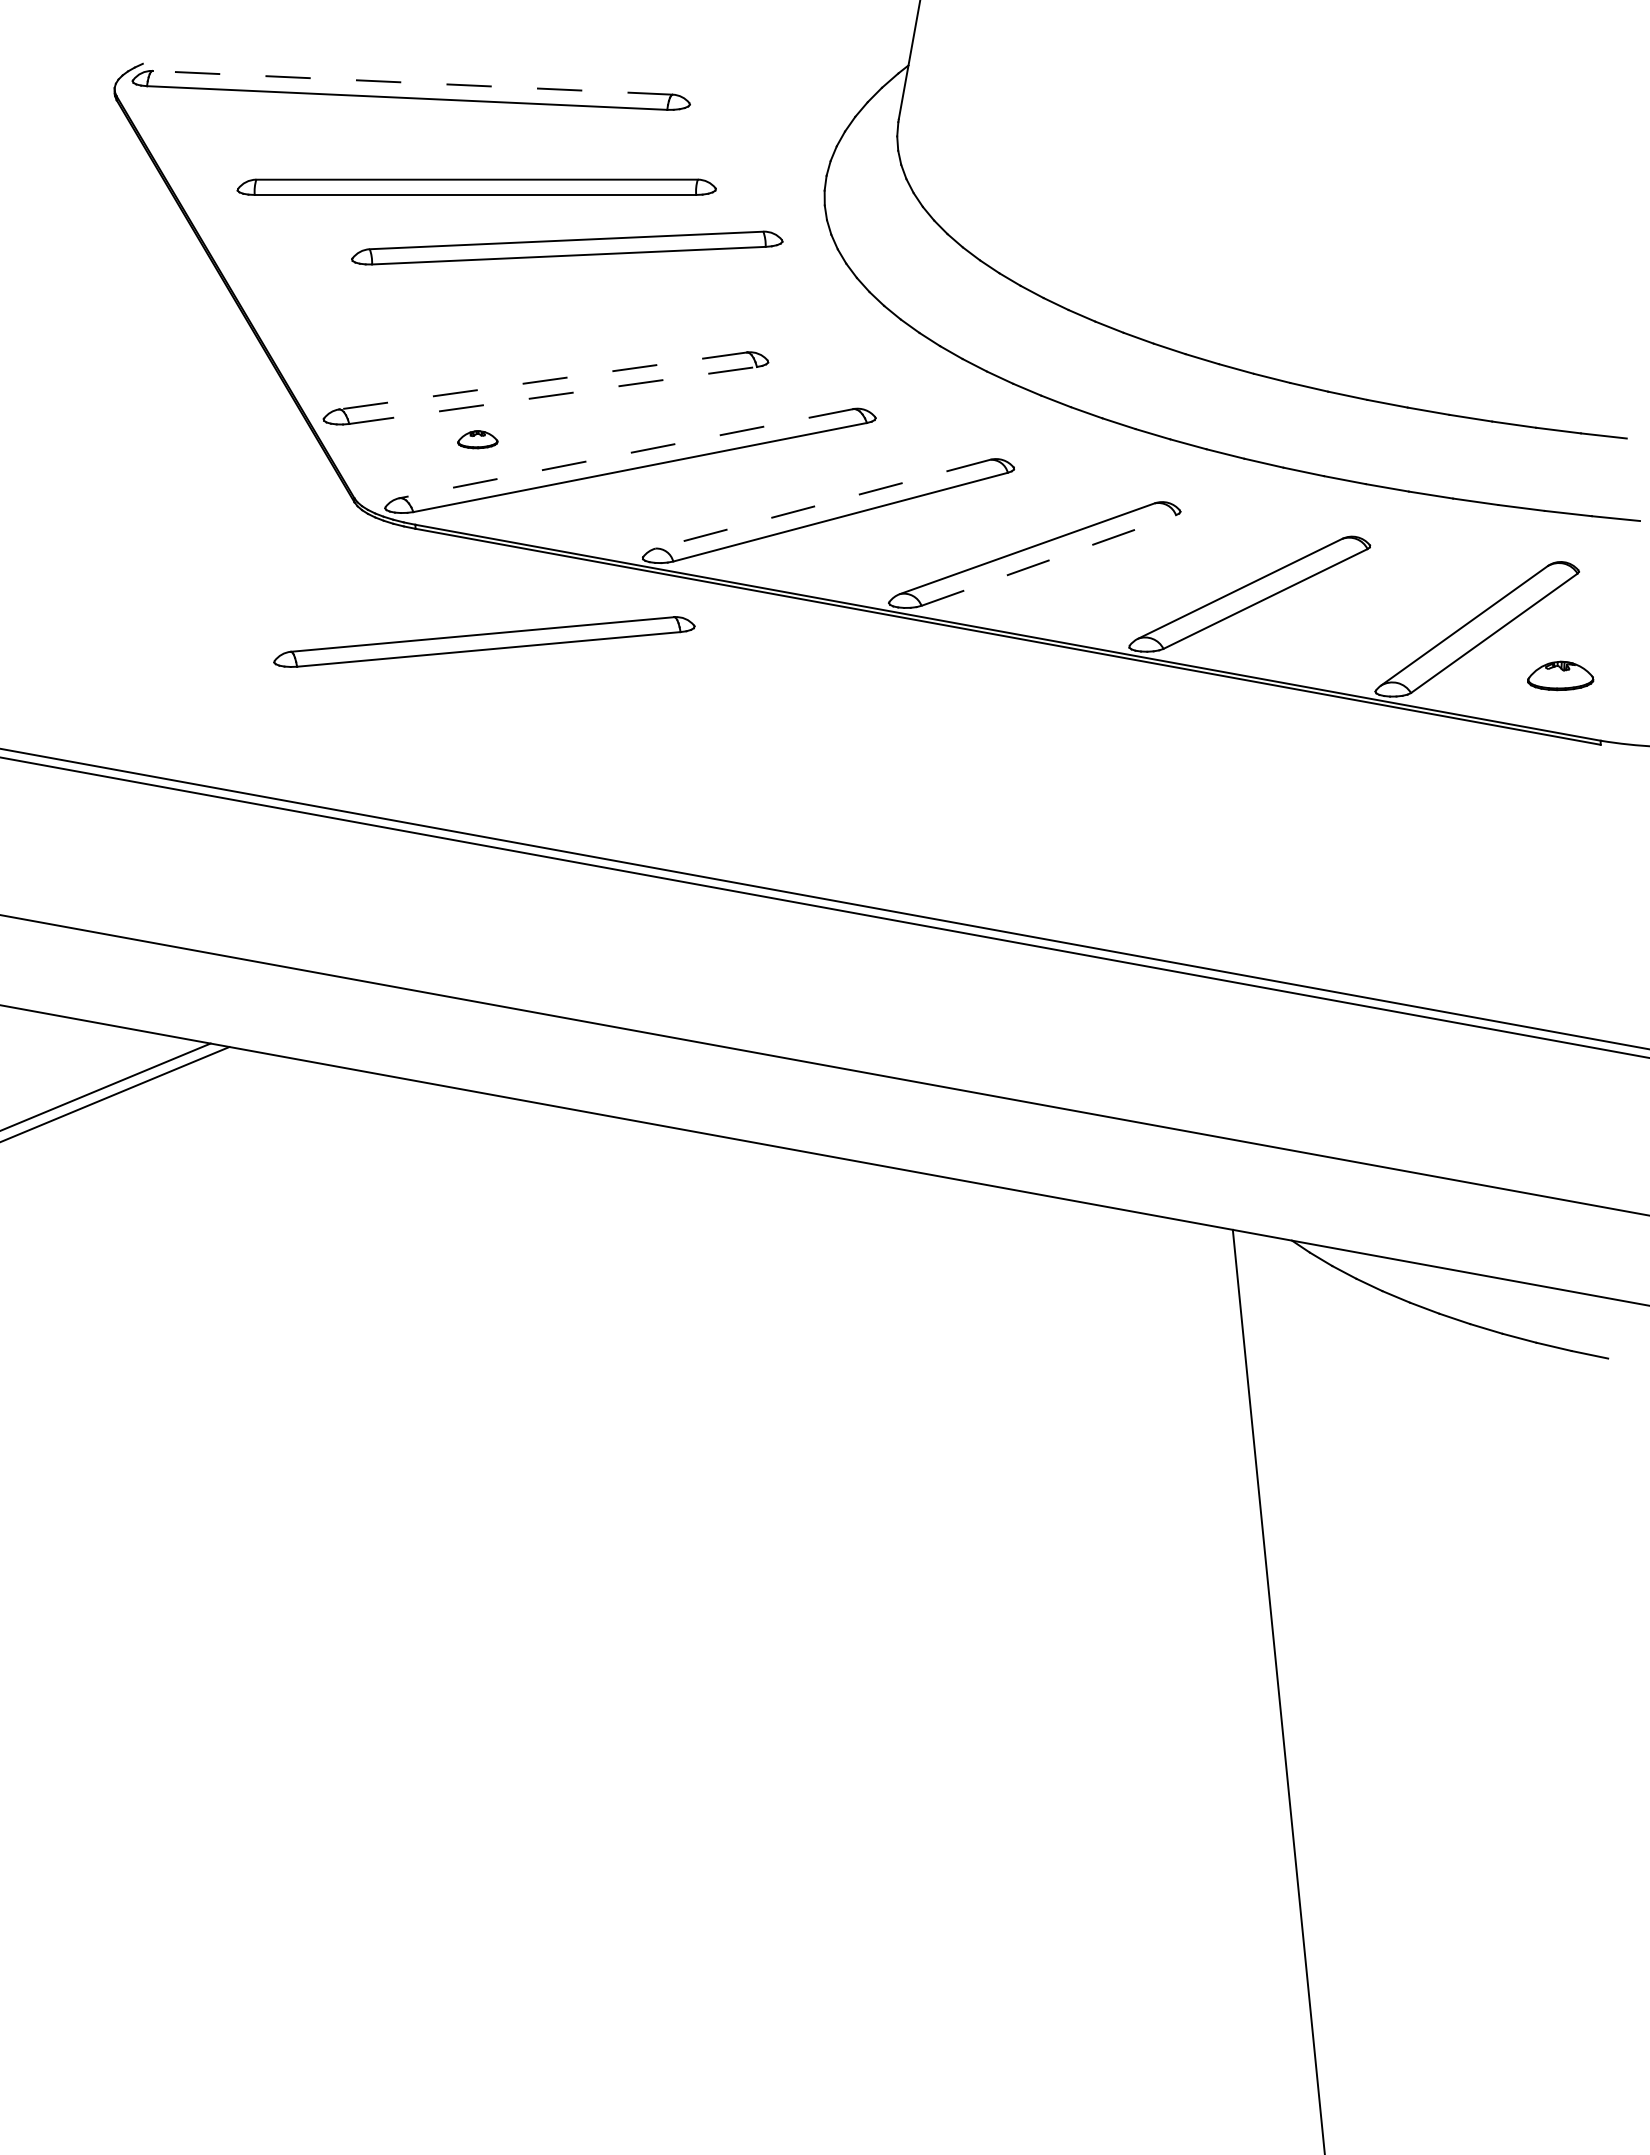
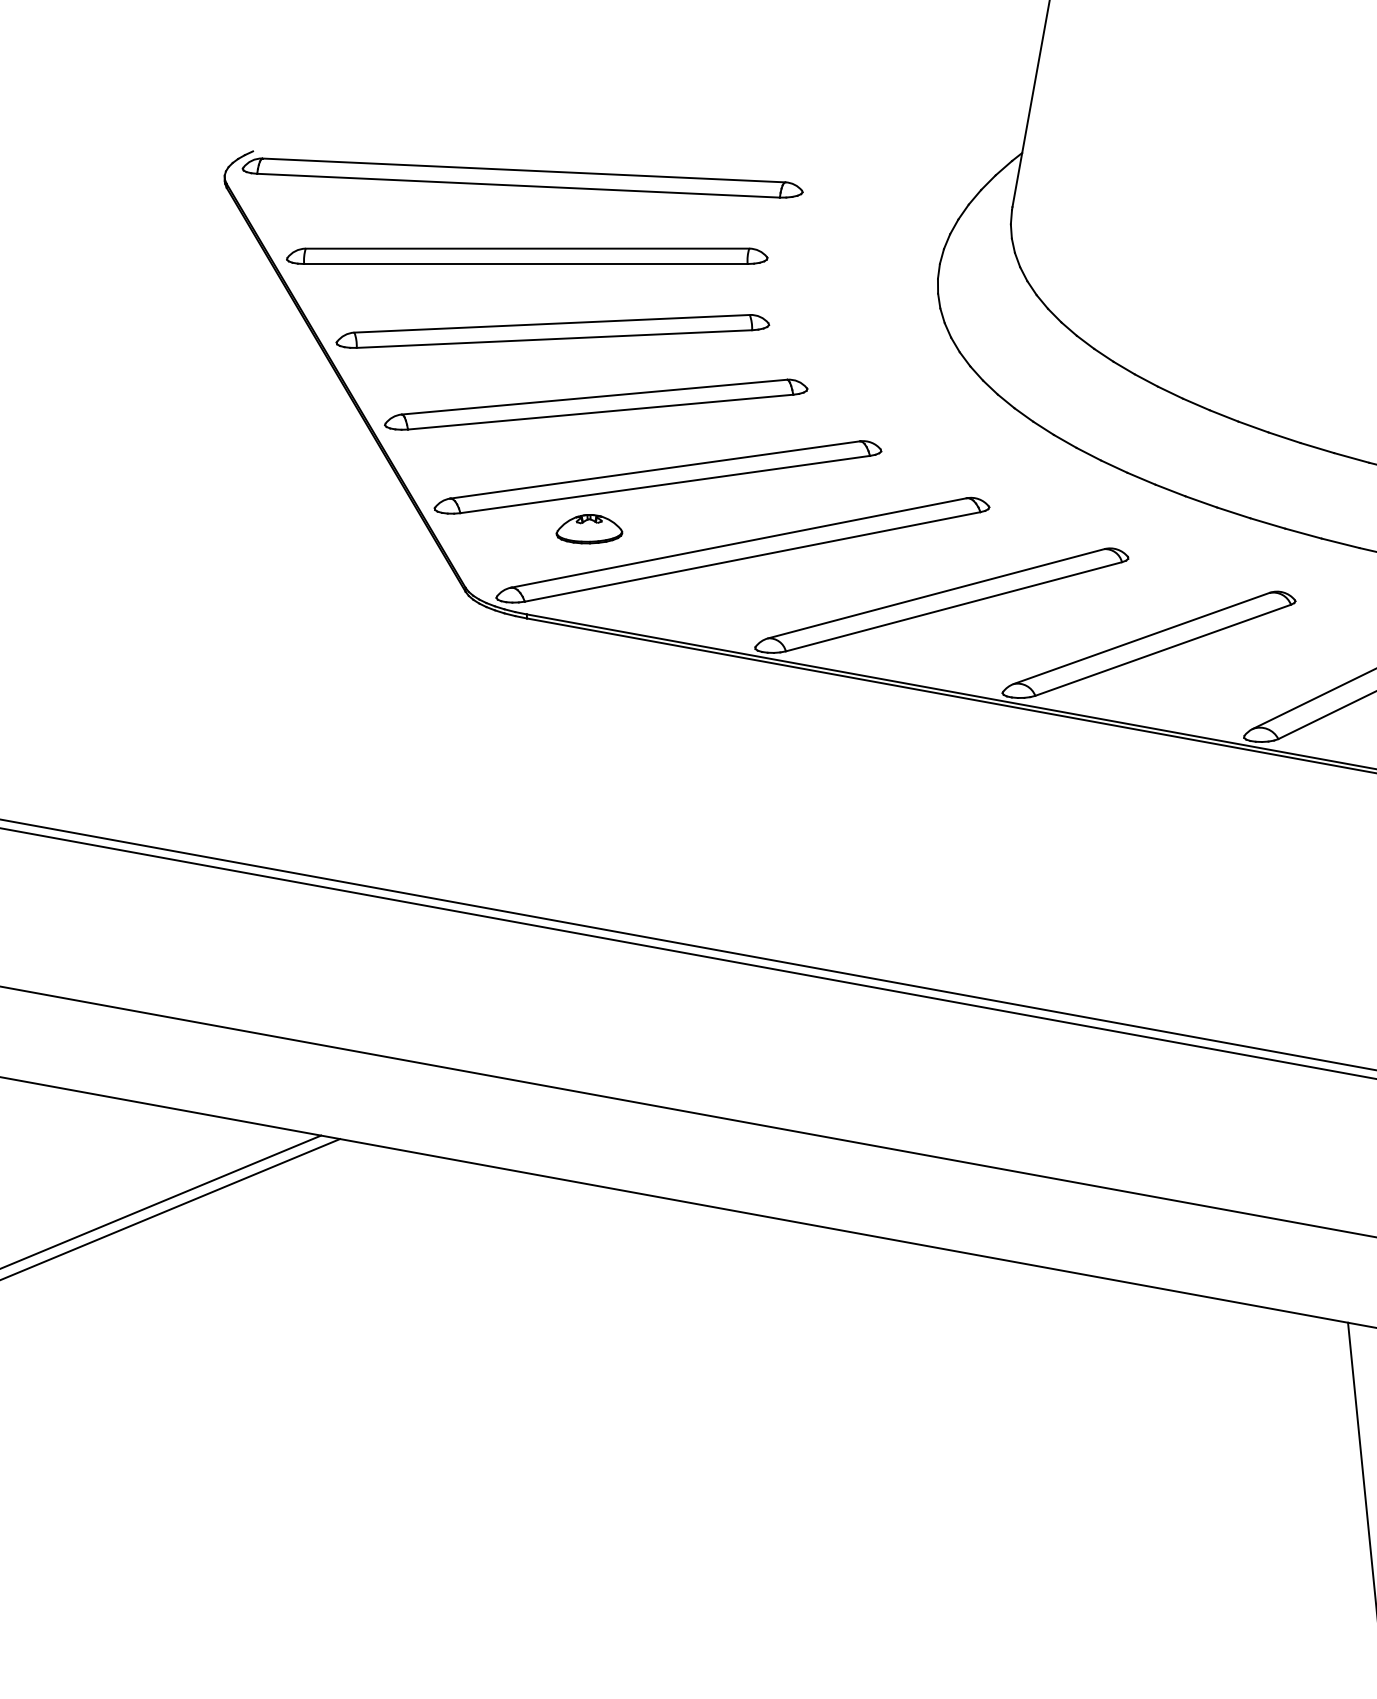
line: (412, 82) -> (523, 170), dashed -> solid
part: (476, 186) -> (526, 255), moved
part: (567, 247) -> (553, 330), moved
line: (543, 380) -> (655, 469), dashed -> solid
line: (553, 395) -> (665, 484), dashed -> solid
part: (477, 439) -> (589, 528), size x1.67
line: (625, 453) -> (737, 542), dashed -> solid
line: (822, 504) -> (935, 594), dashed -> solid
line: (1049, 560) -> (1163, 650), dashed -> solid
part: (484, 641) -> (596, 404), moved

